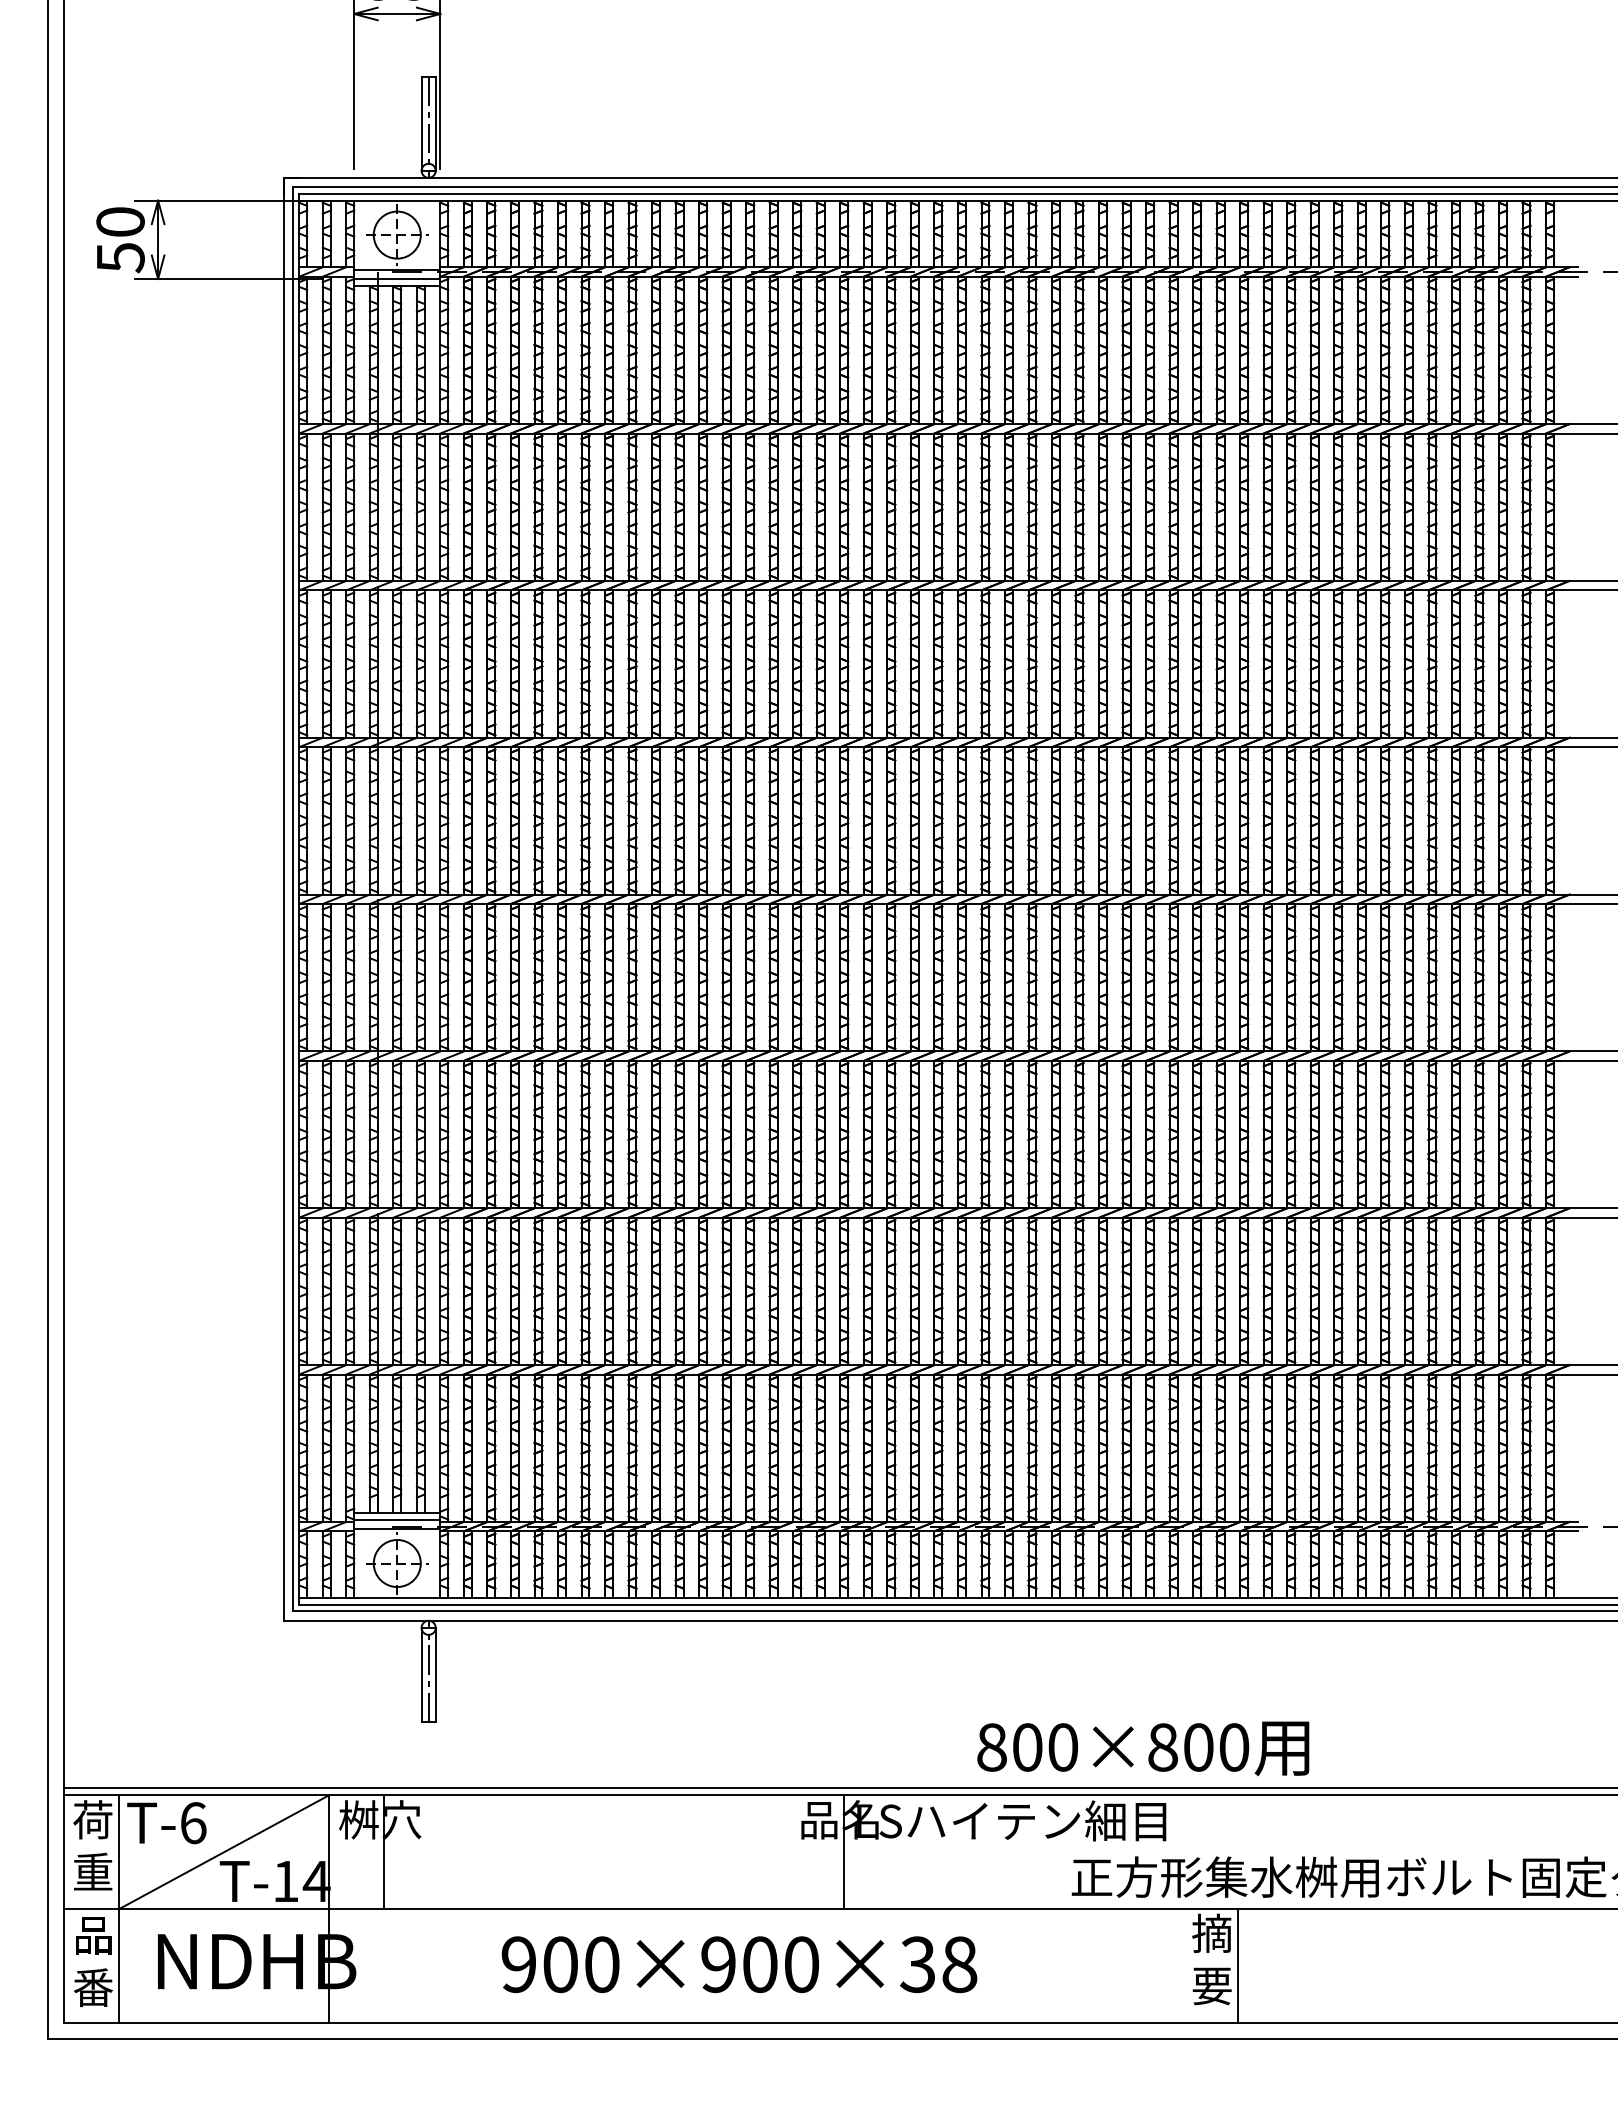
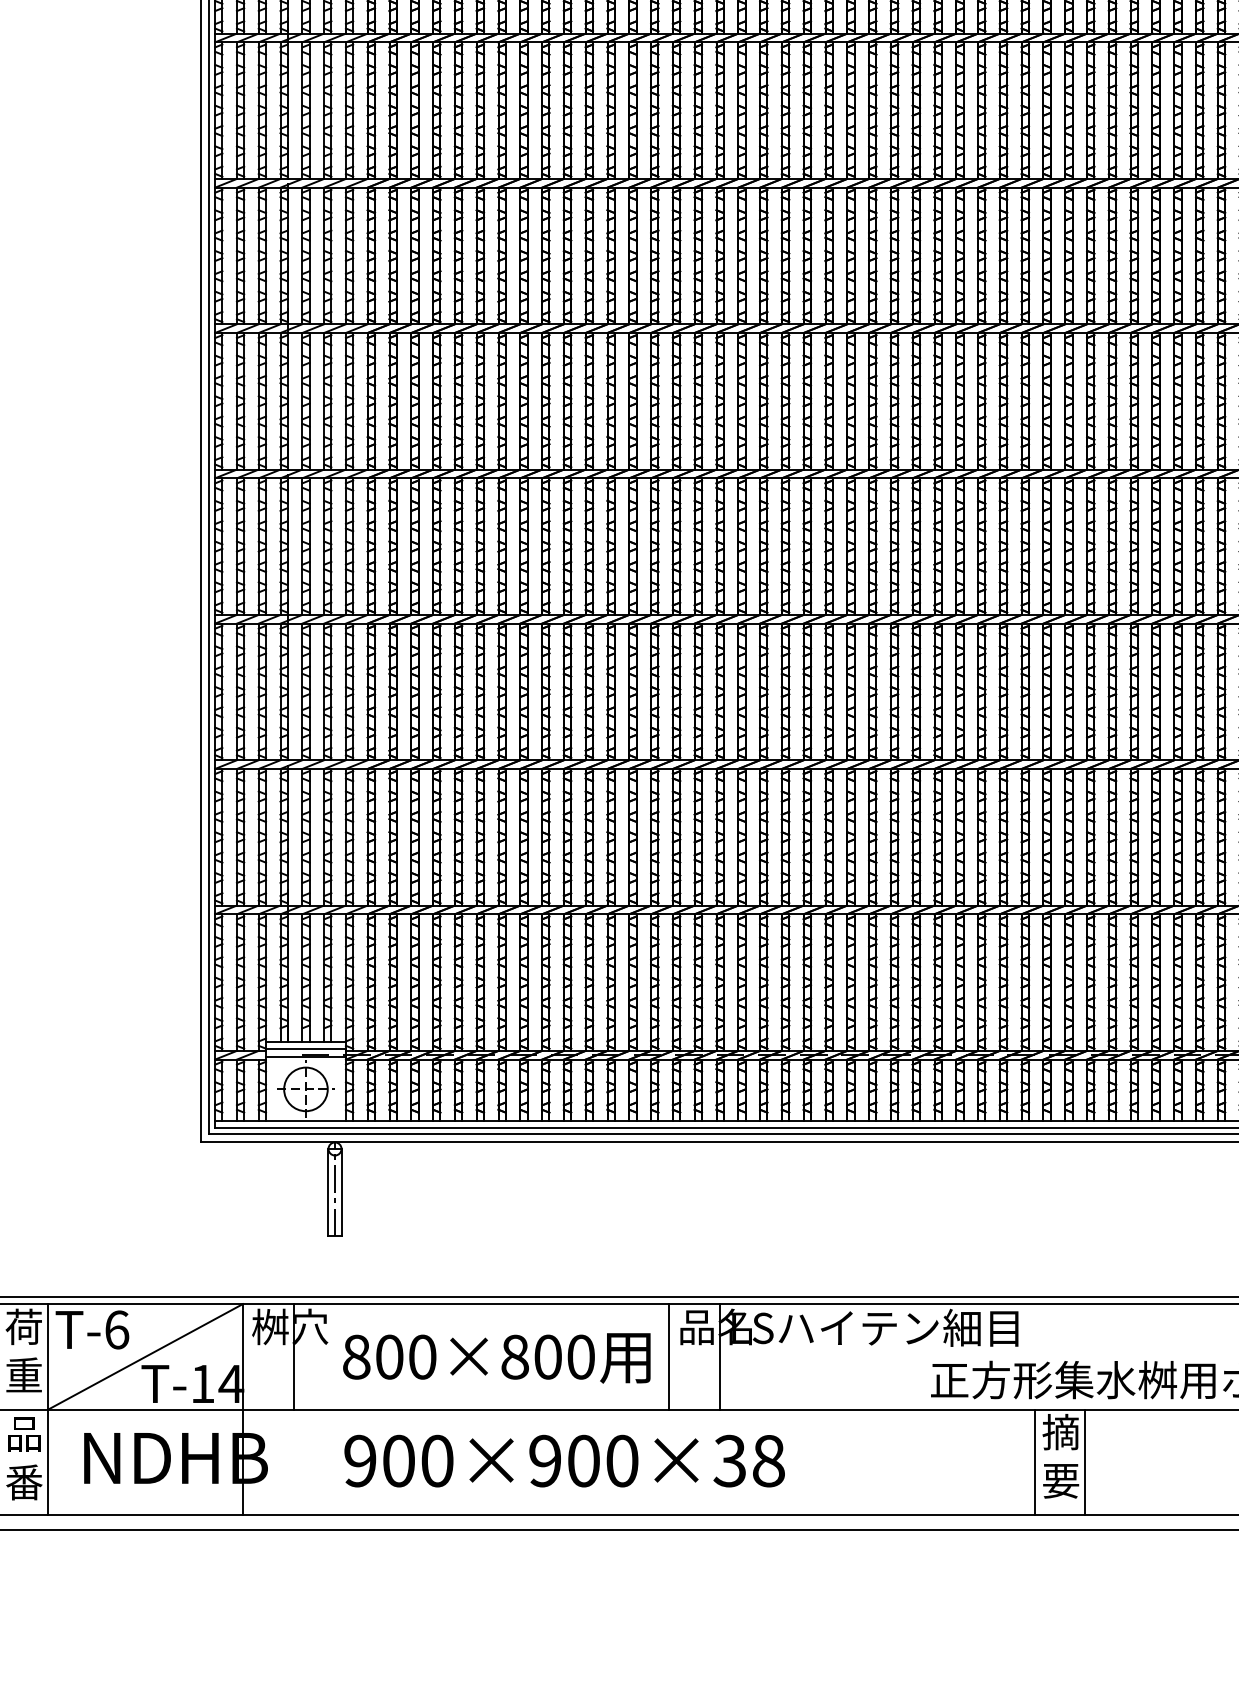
text: (1143, 1748) -> (497, 1358), moved
line: (789, 1852) -> (669, 1357), added
text: (739, 1964) -> (564, 1460), moved
line: (1183, 1966) -> (1034, 1462), added

